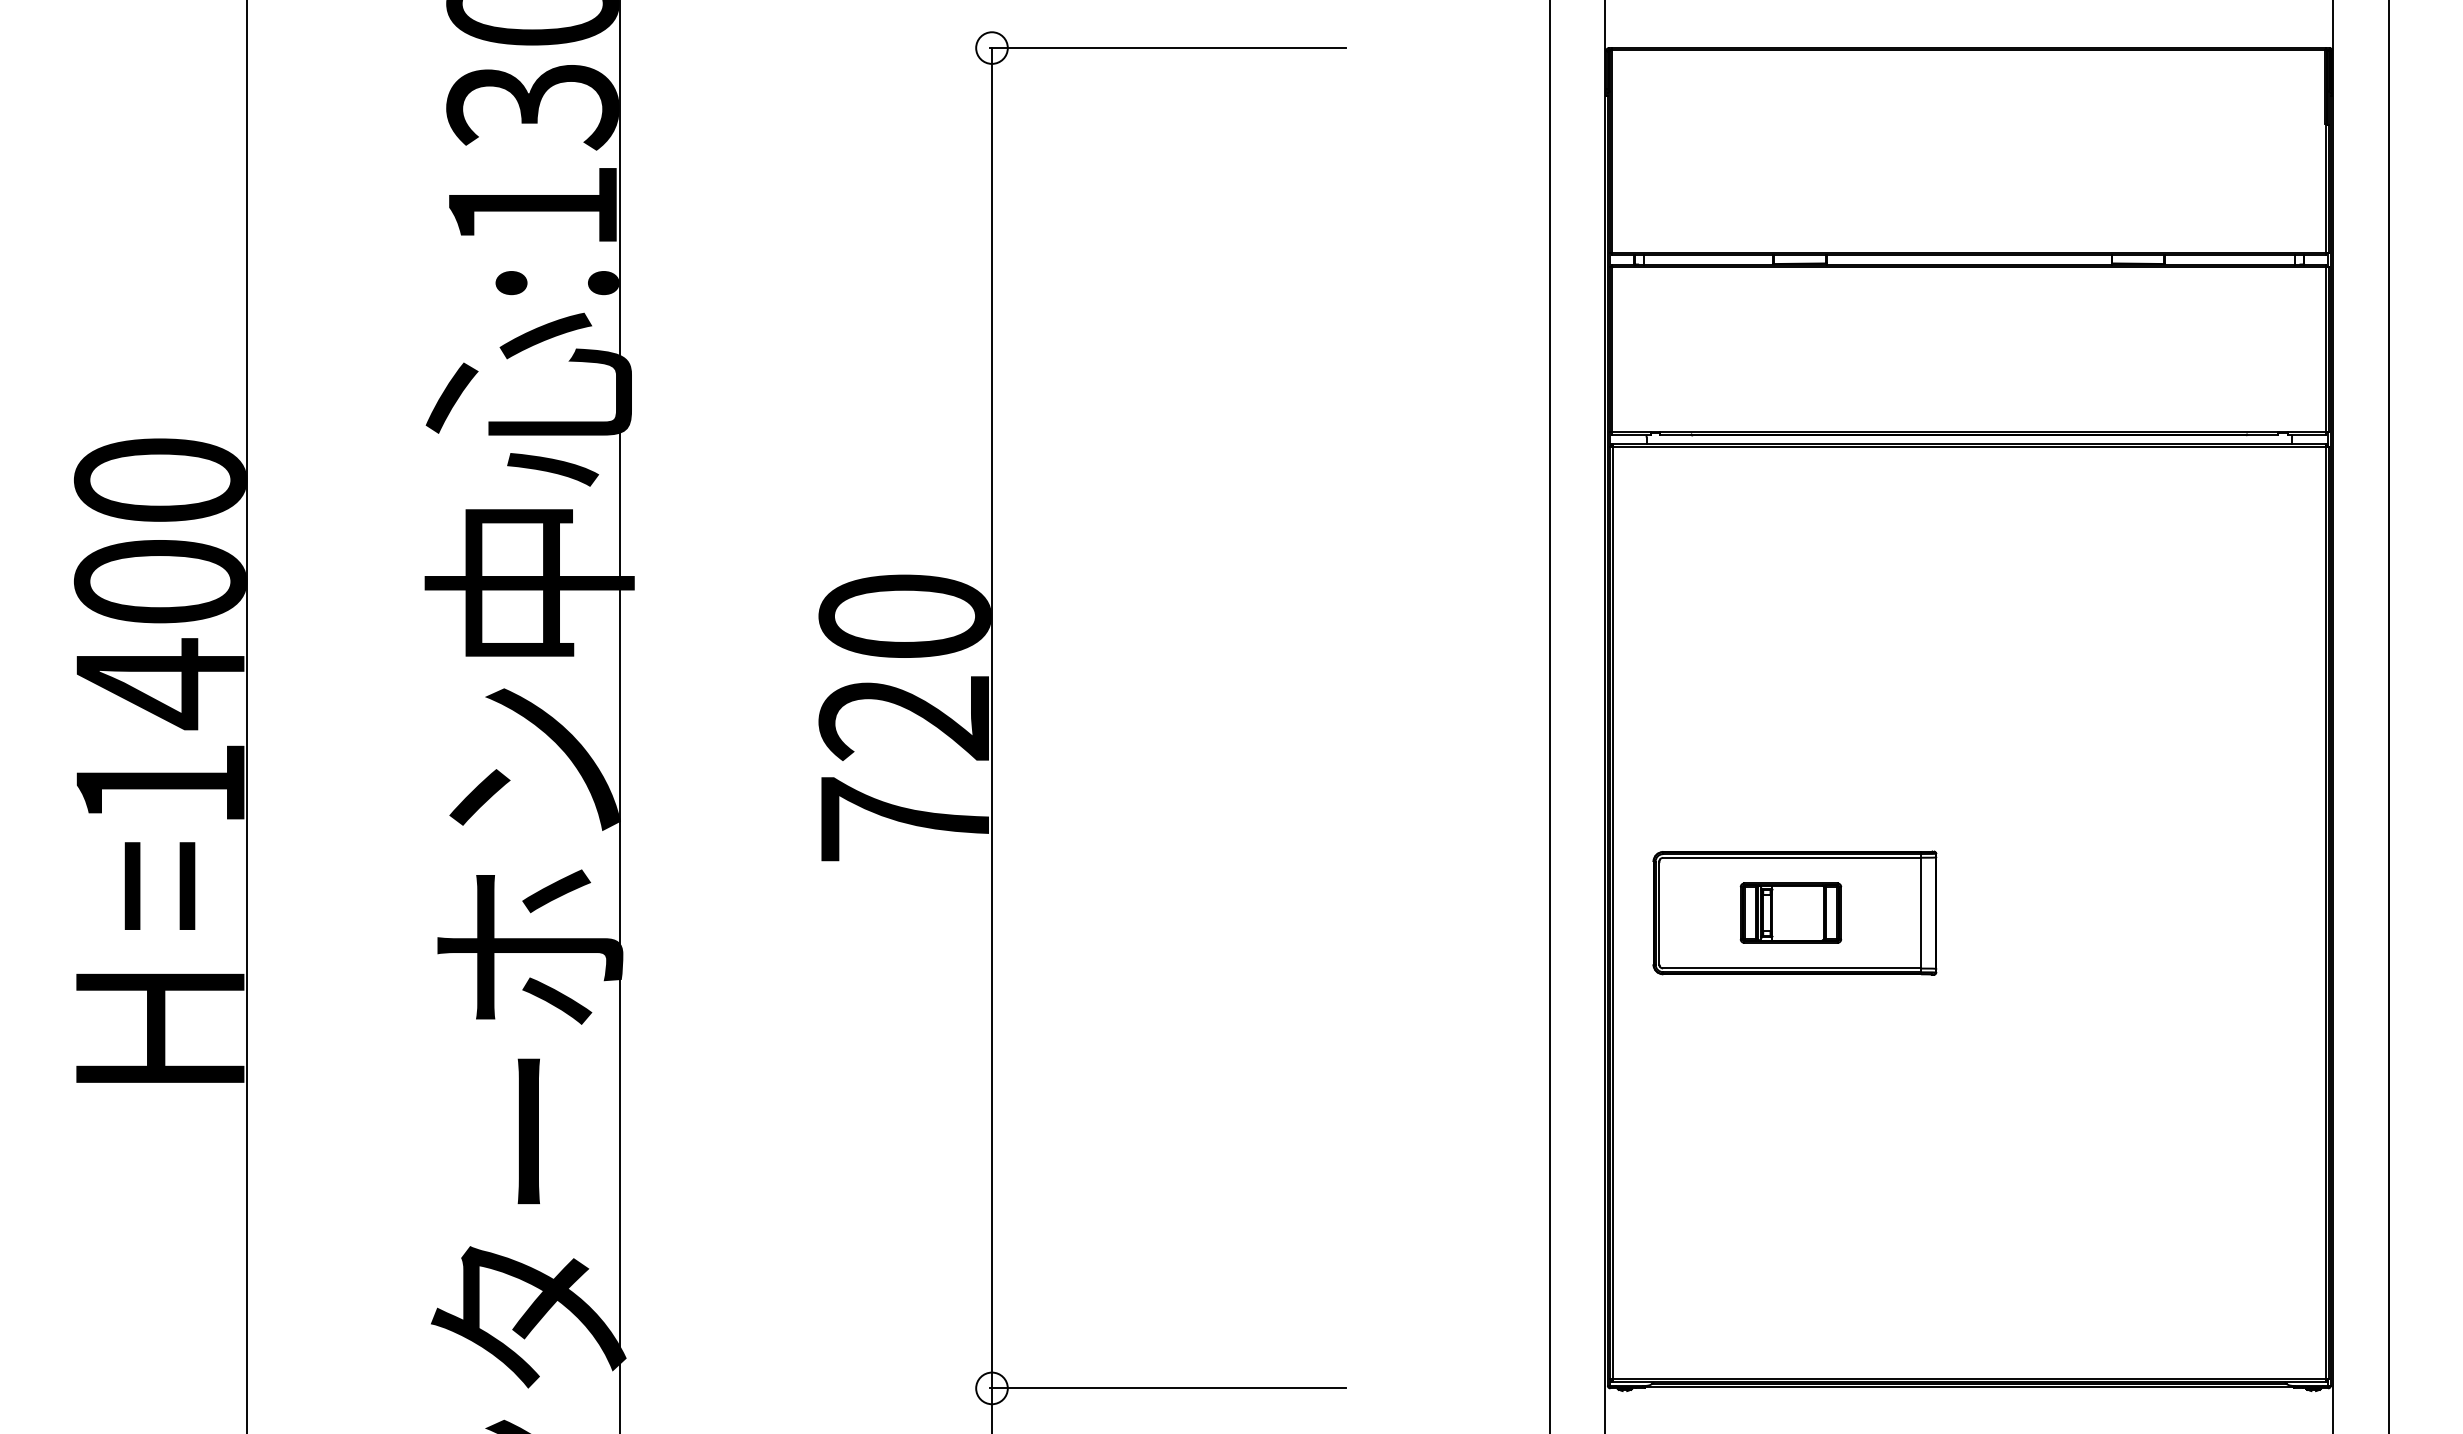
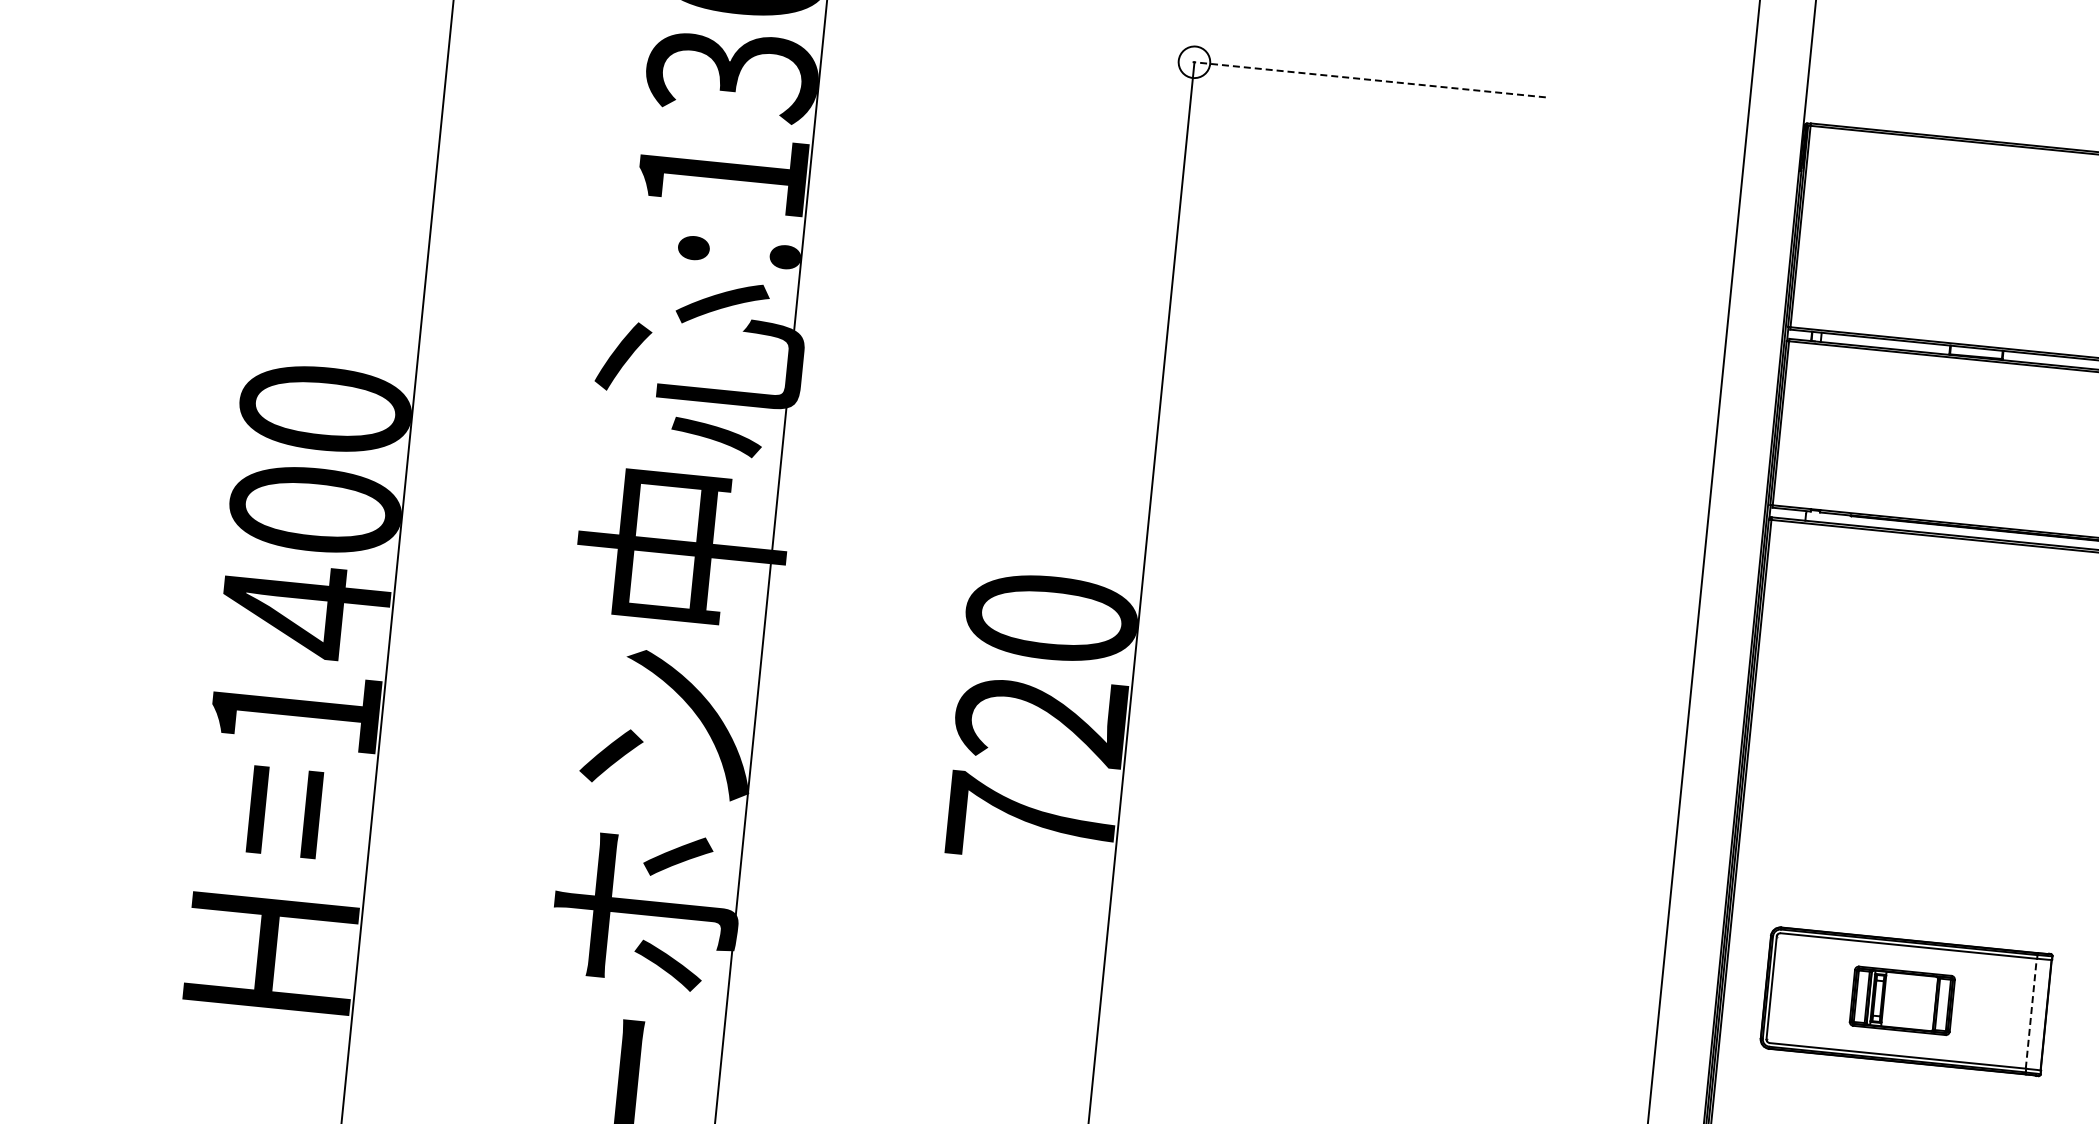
line: (1167, 48) -> (1368, 80), solid -> dashed
line: (1920, 912) -> (2031, 1013), solid -> dashed

